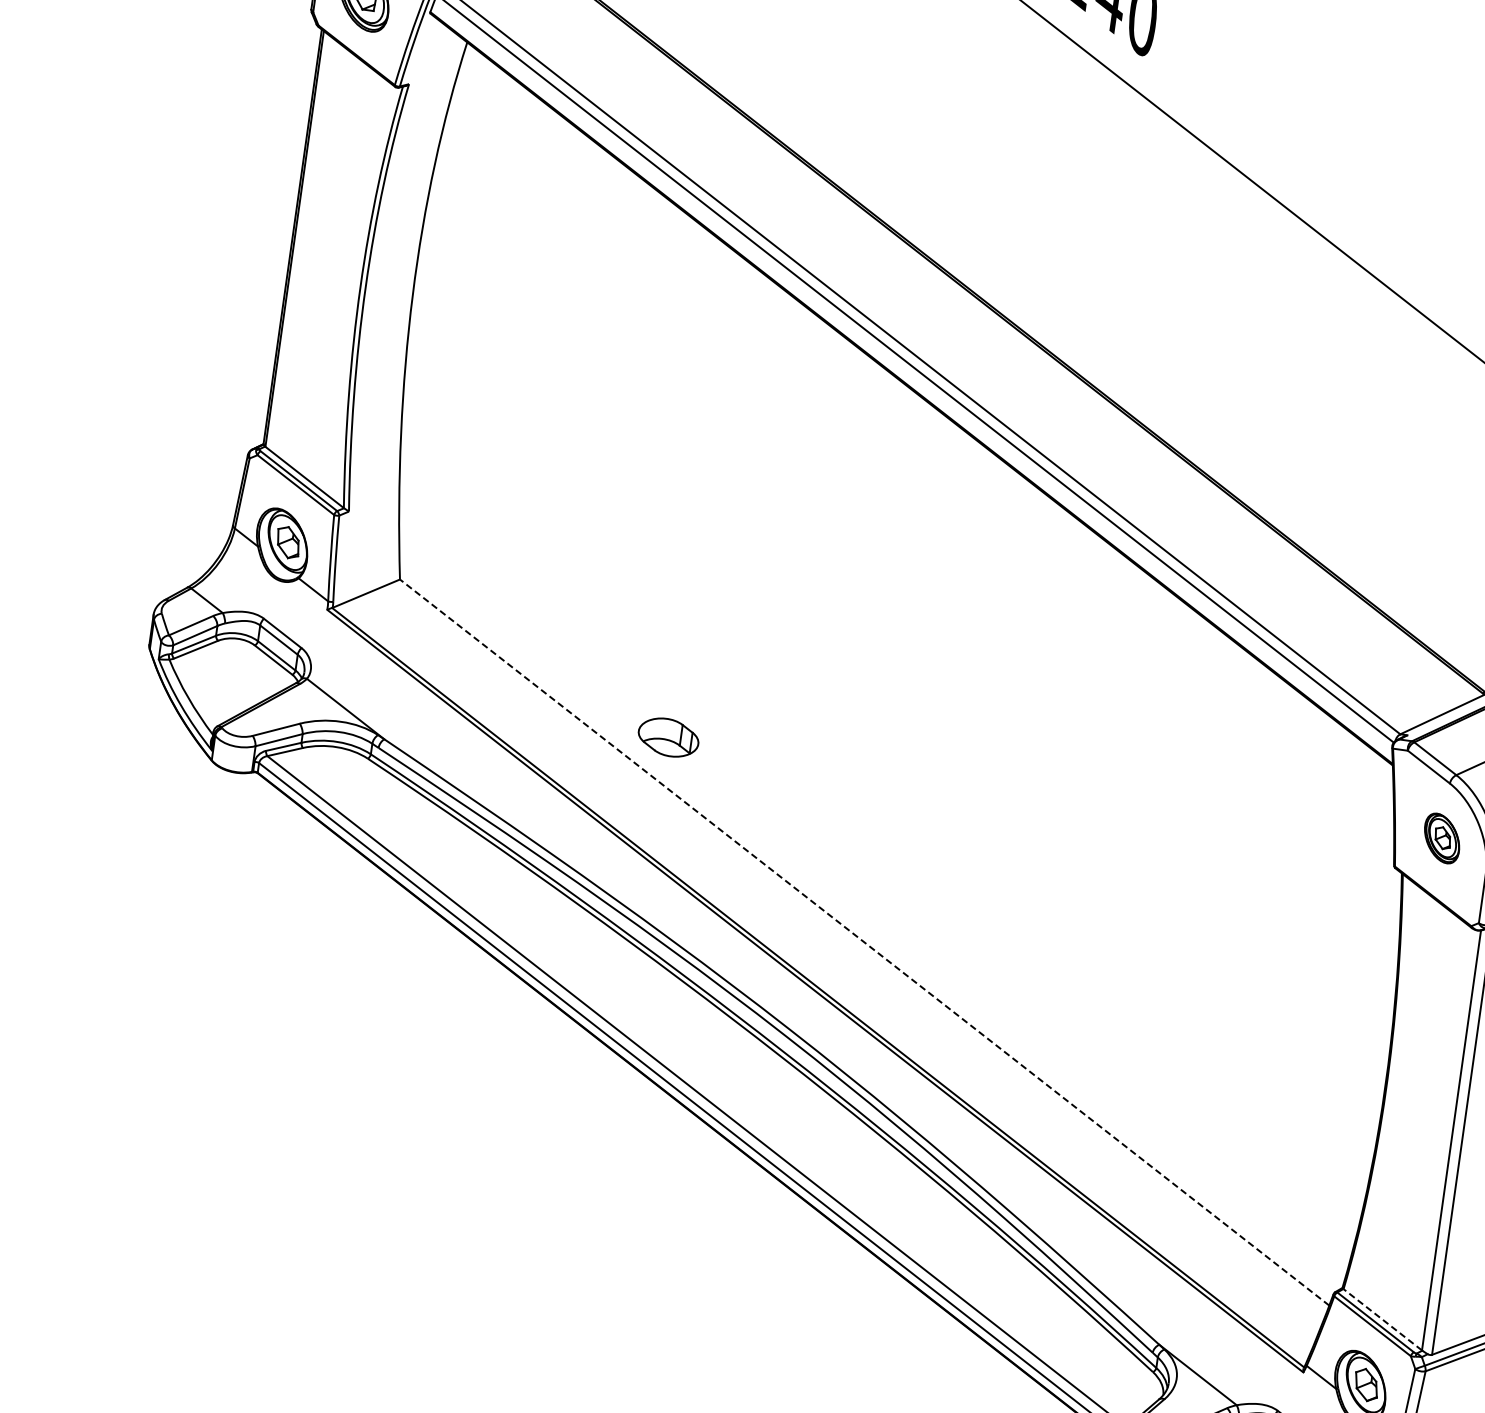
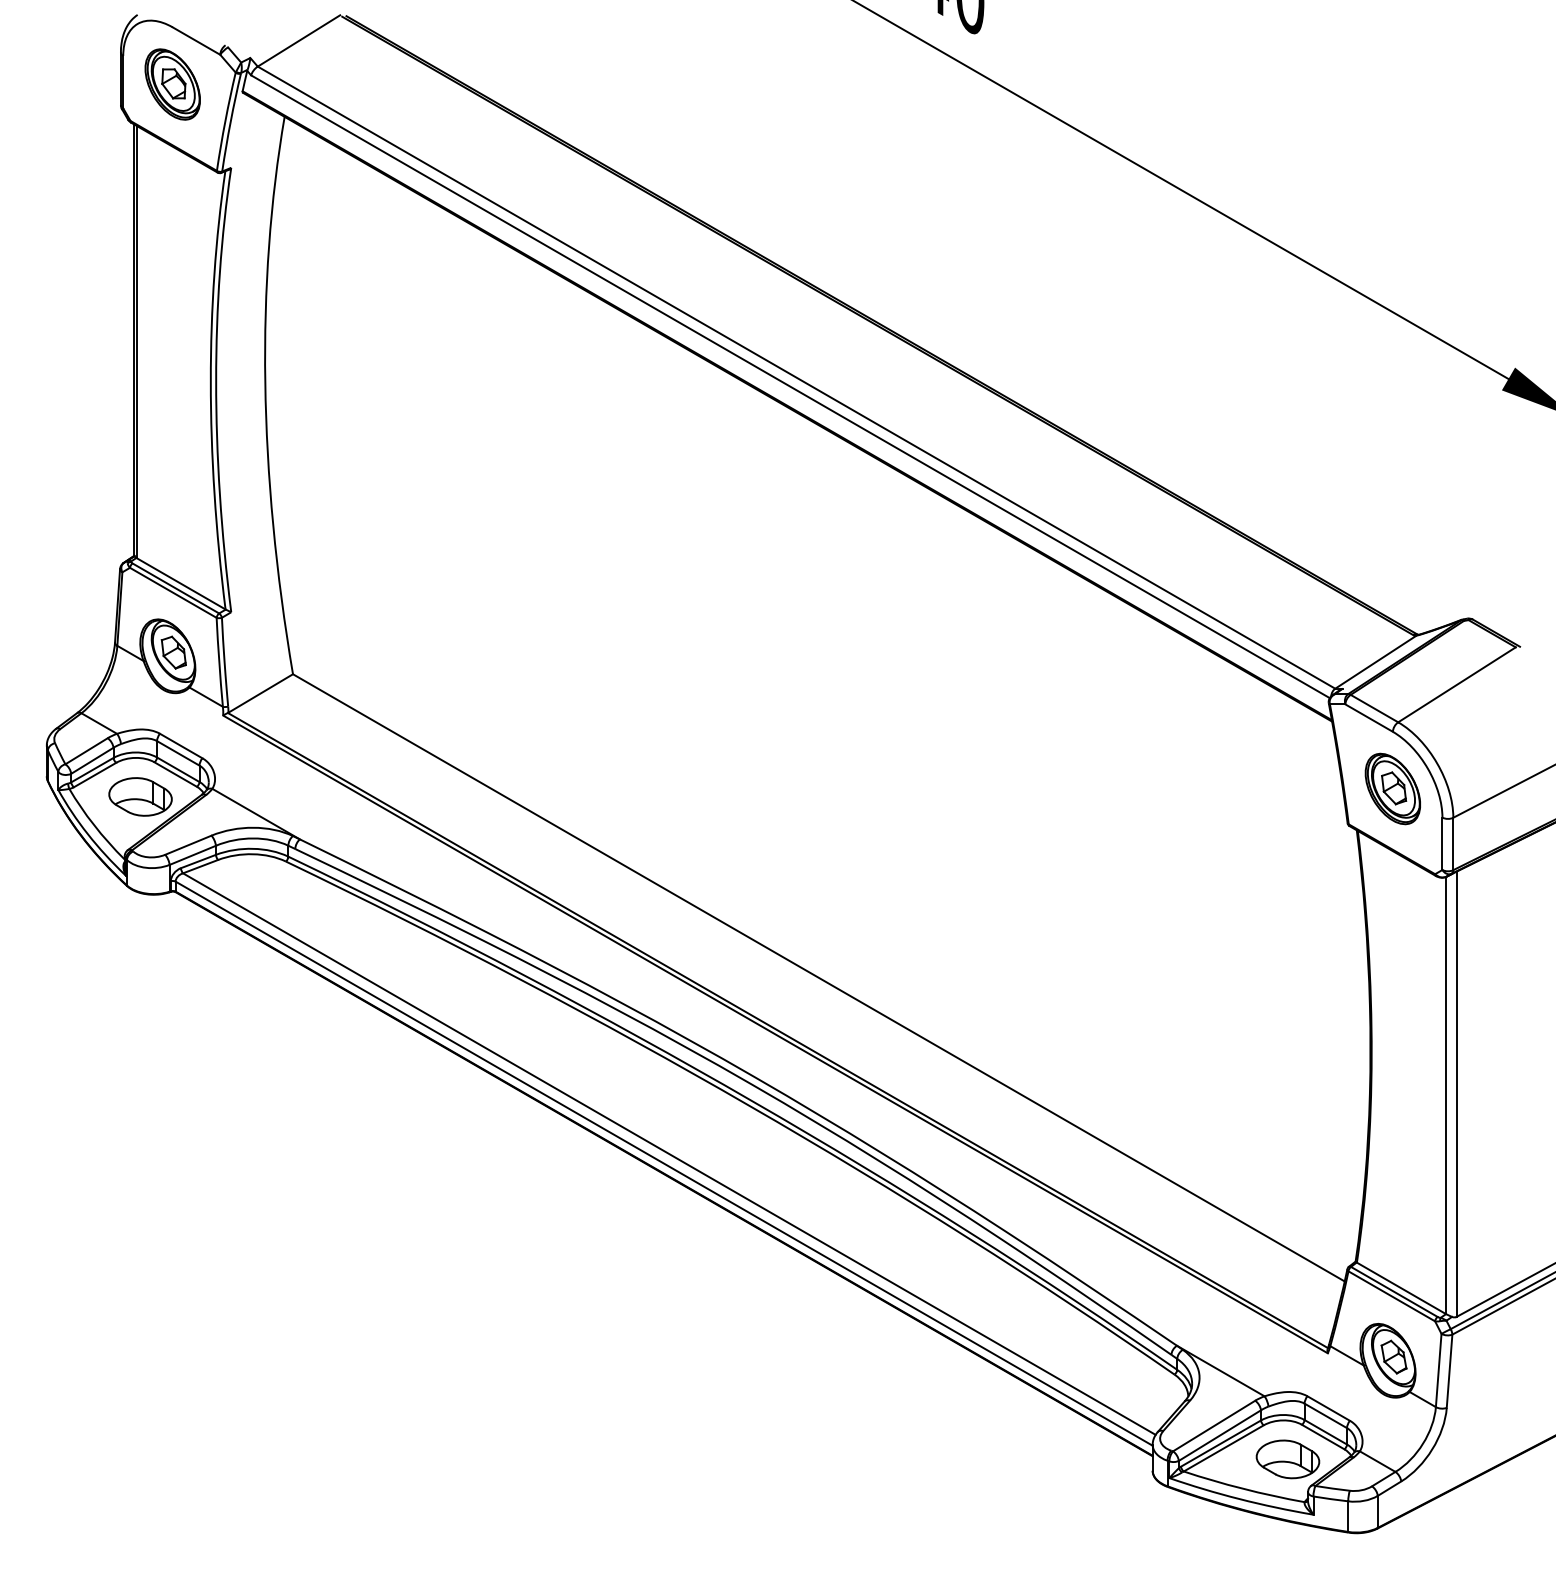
part: (668, 737) -> (140, 796), moved
part: (1441, 837) -> (1392, 788), size x1.43
line: (864, 942) -> (818, 977), dashed -> solid
line: (1381, 1319) -> (1400, 1288), dashed -> solid

